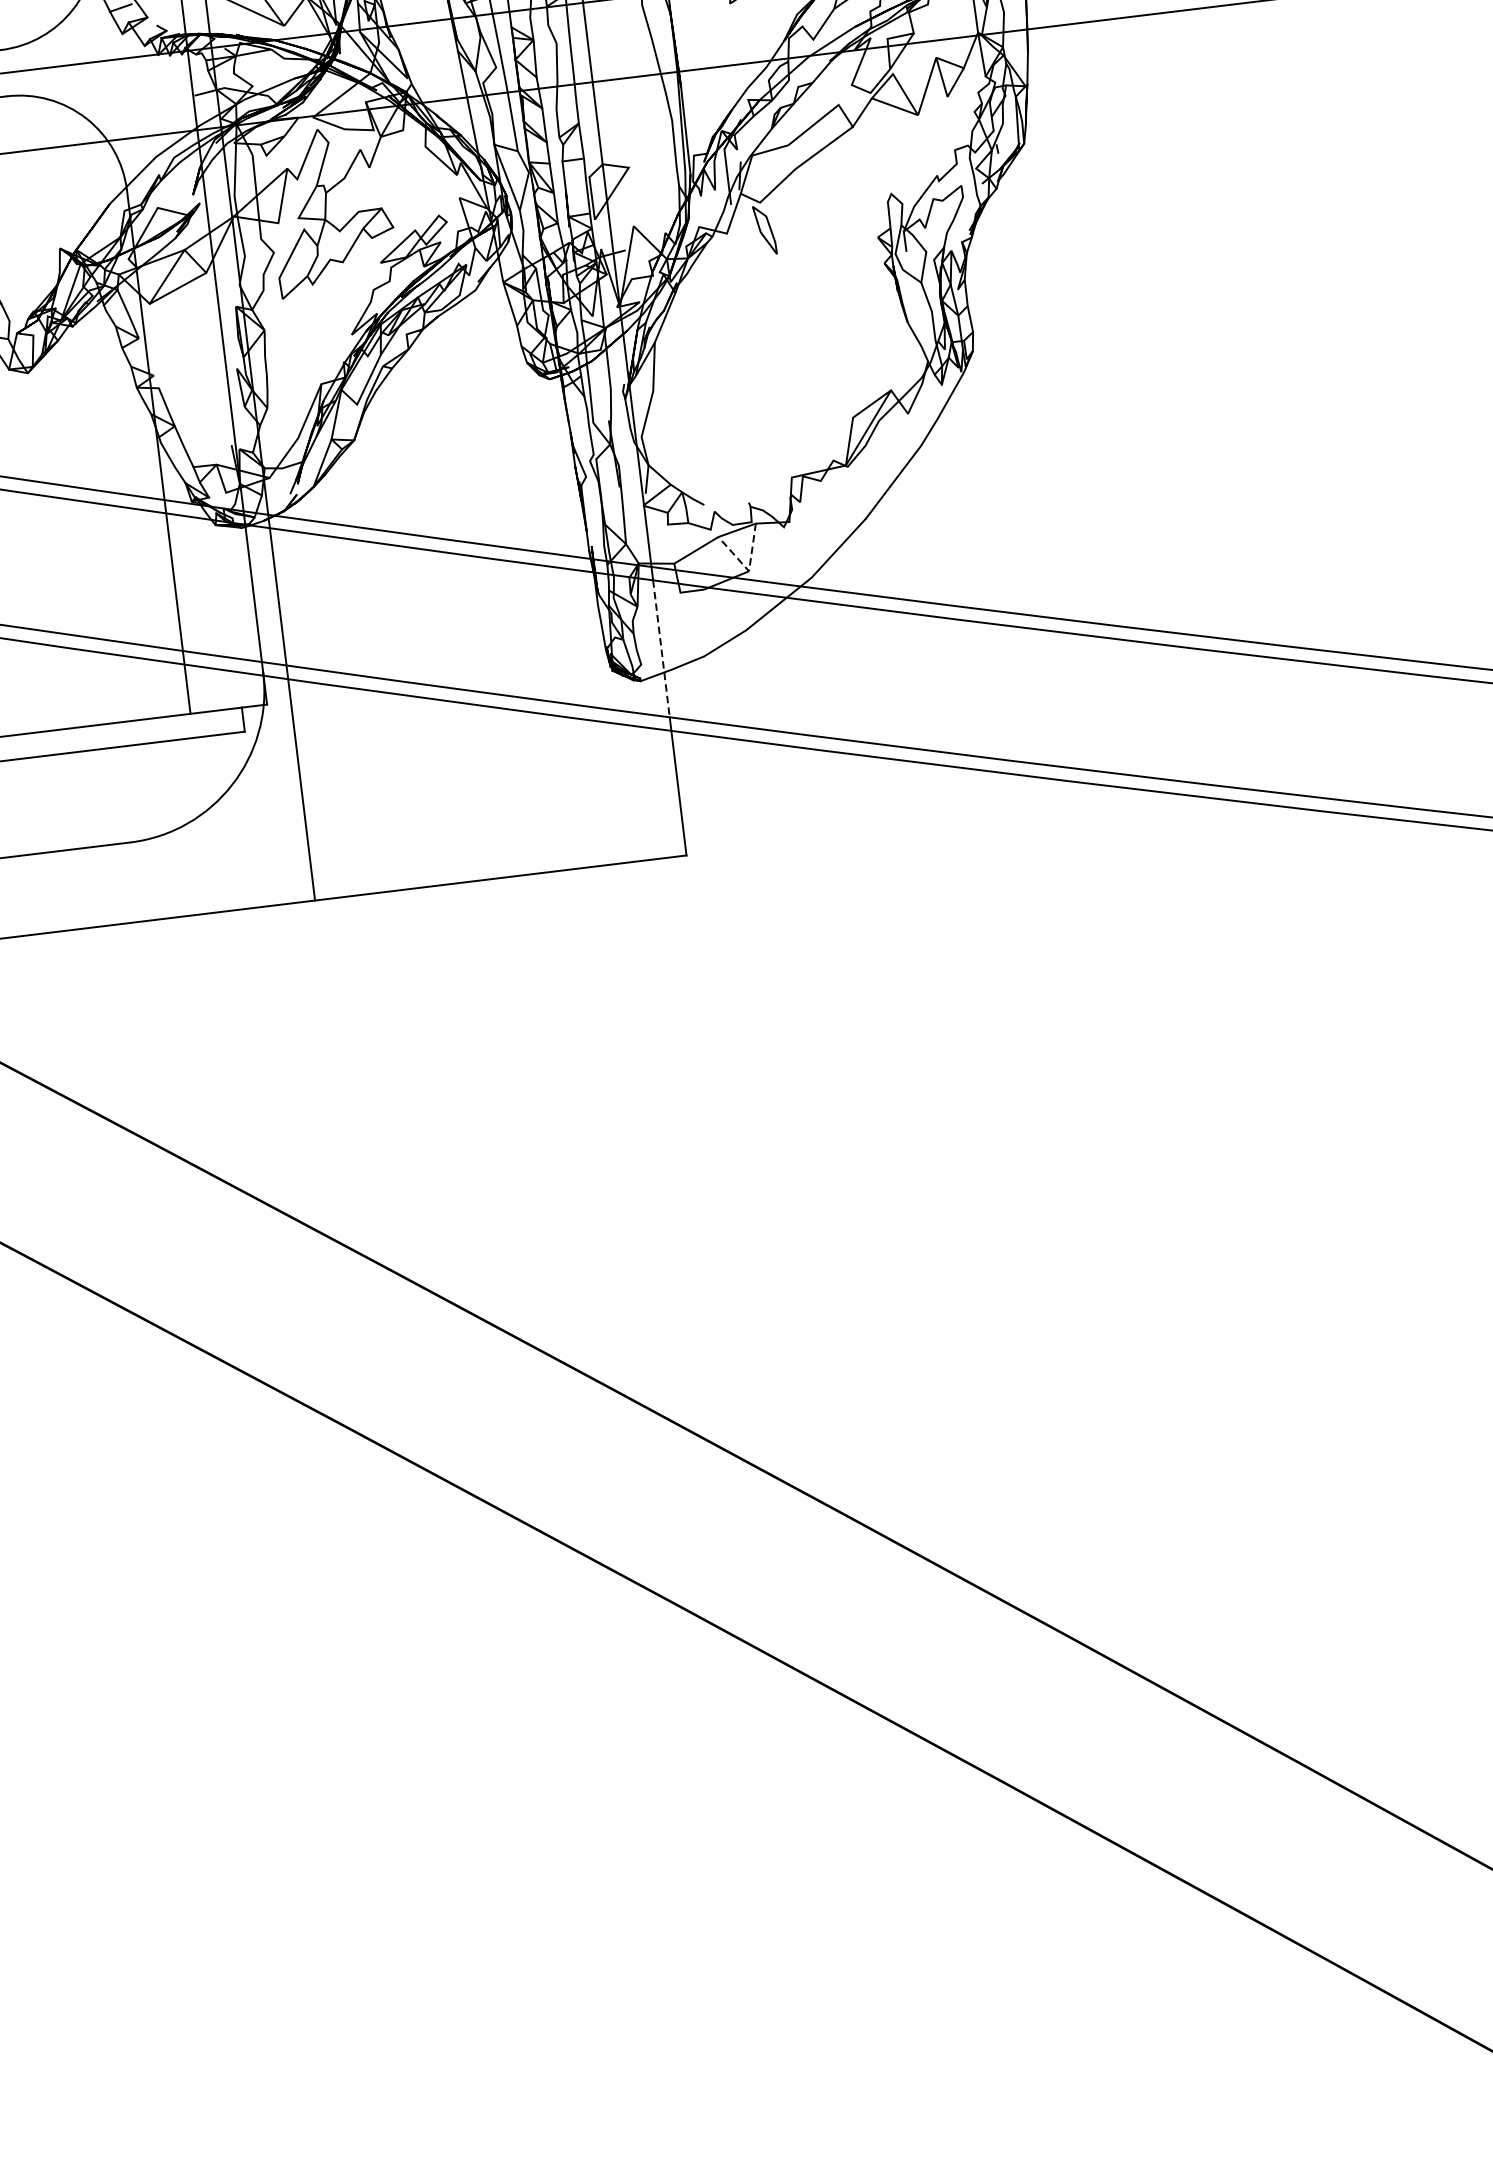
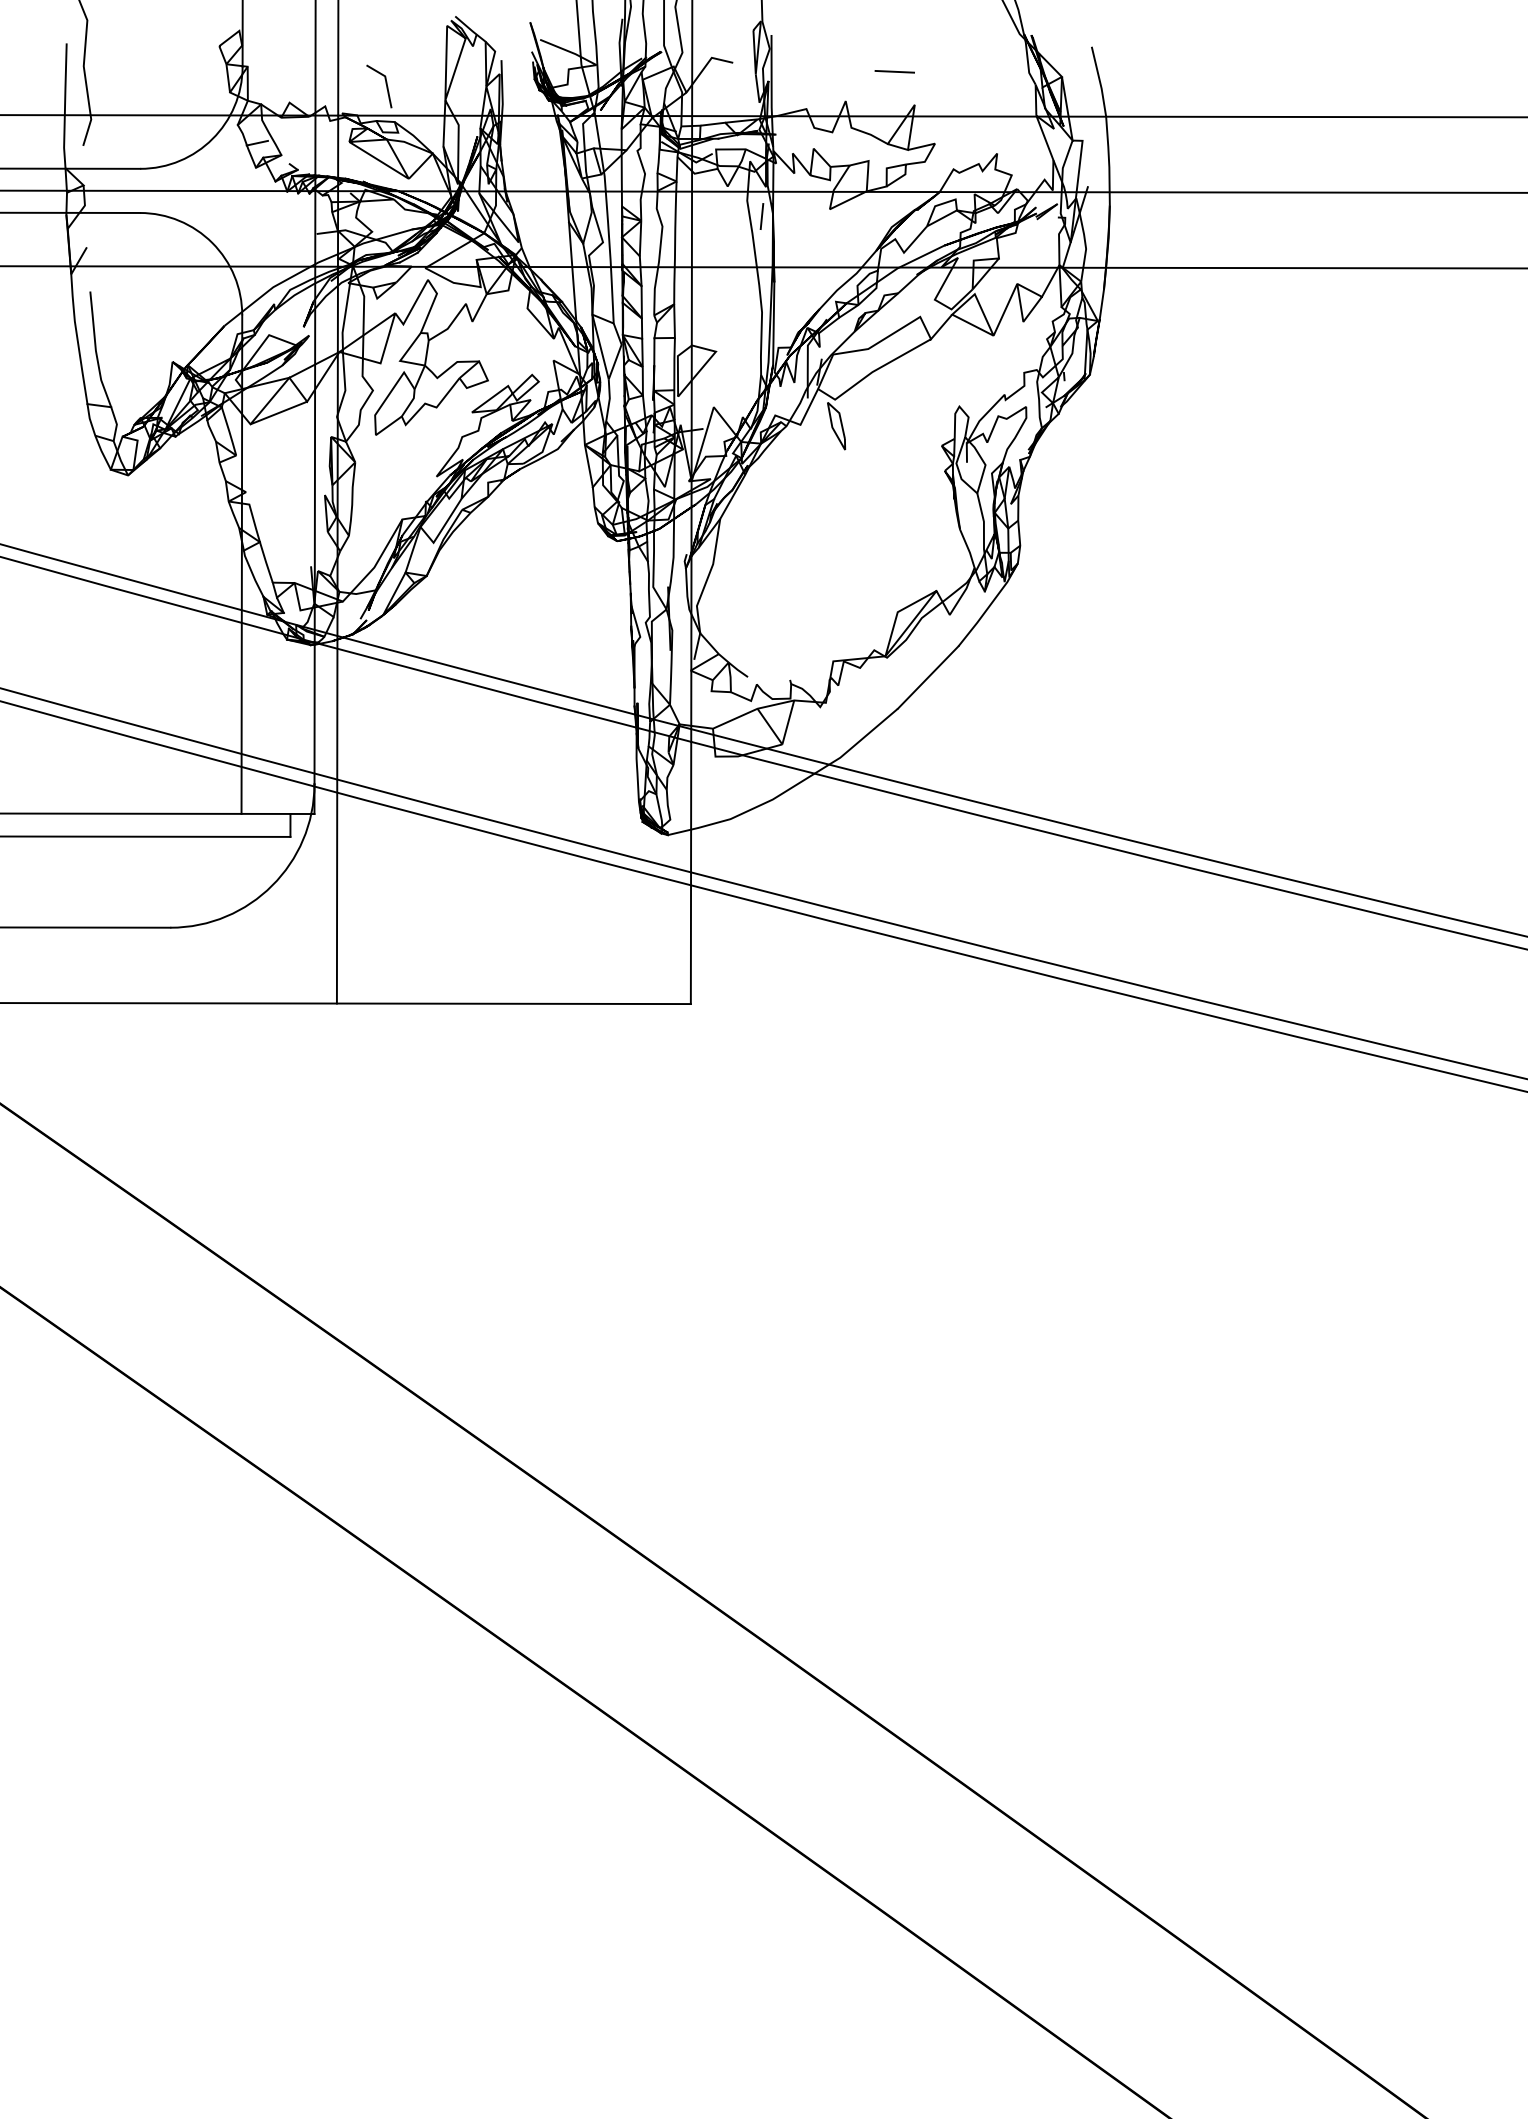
line: (659, 19) -> (761, 216), added
line: (749, 571) -> (782, 744), dashed -> solid
line: (661, 649) -> (691, 807), dashed -> solid

